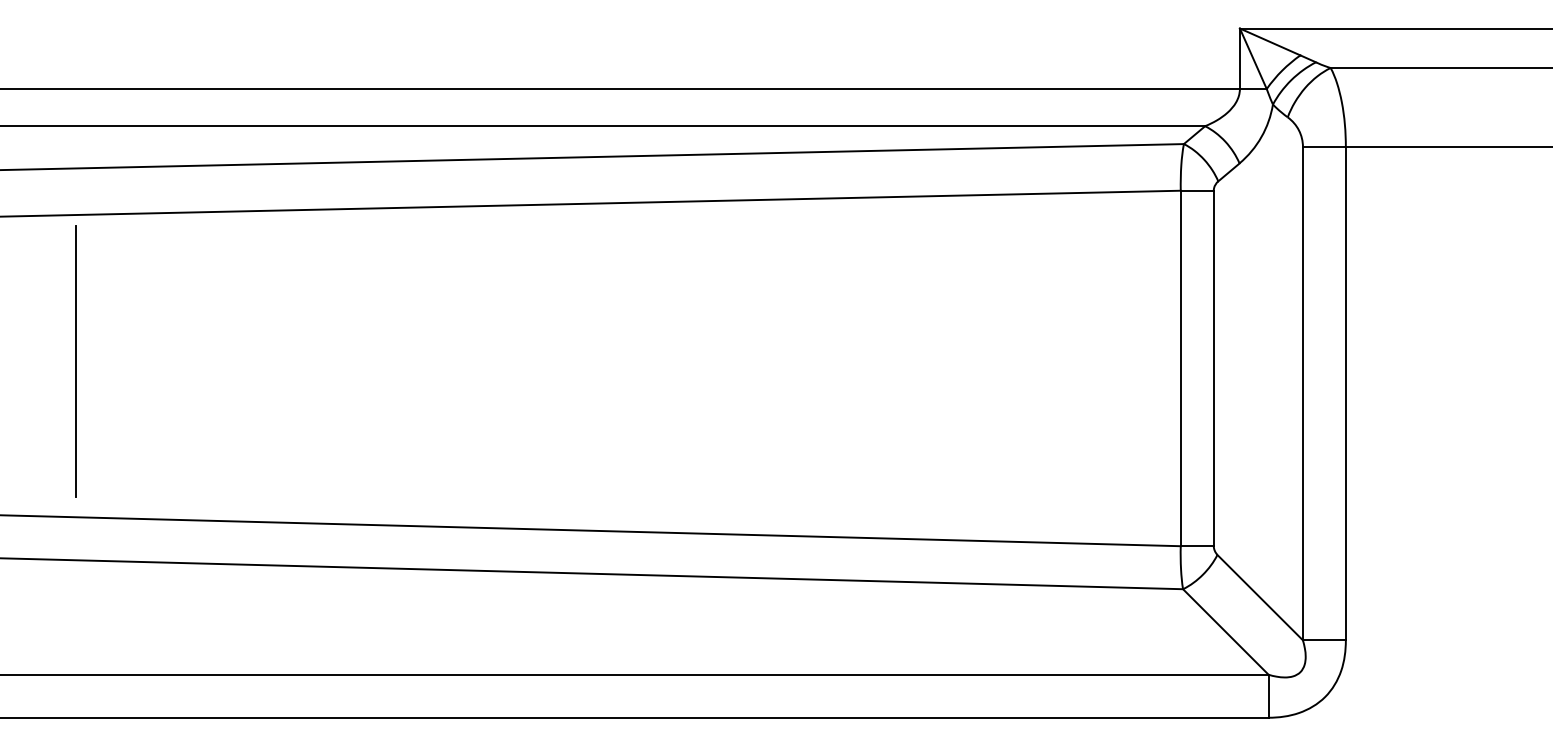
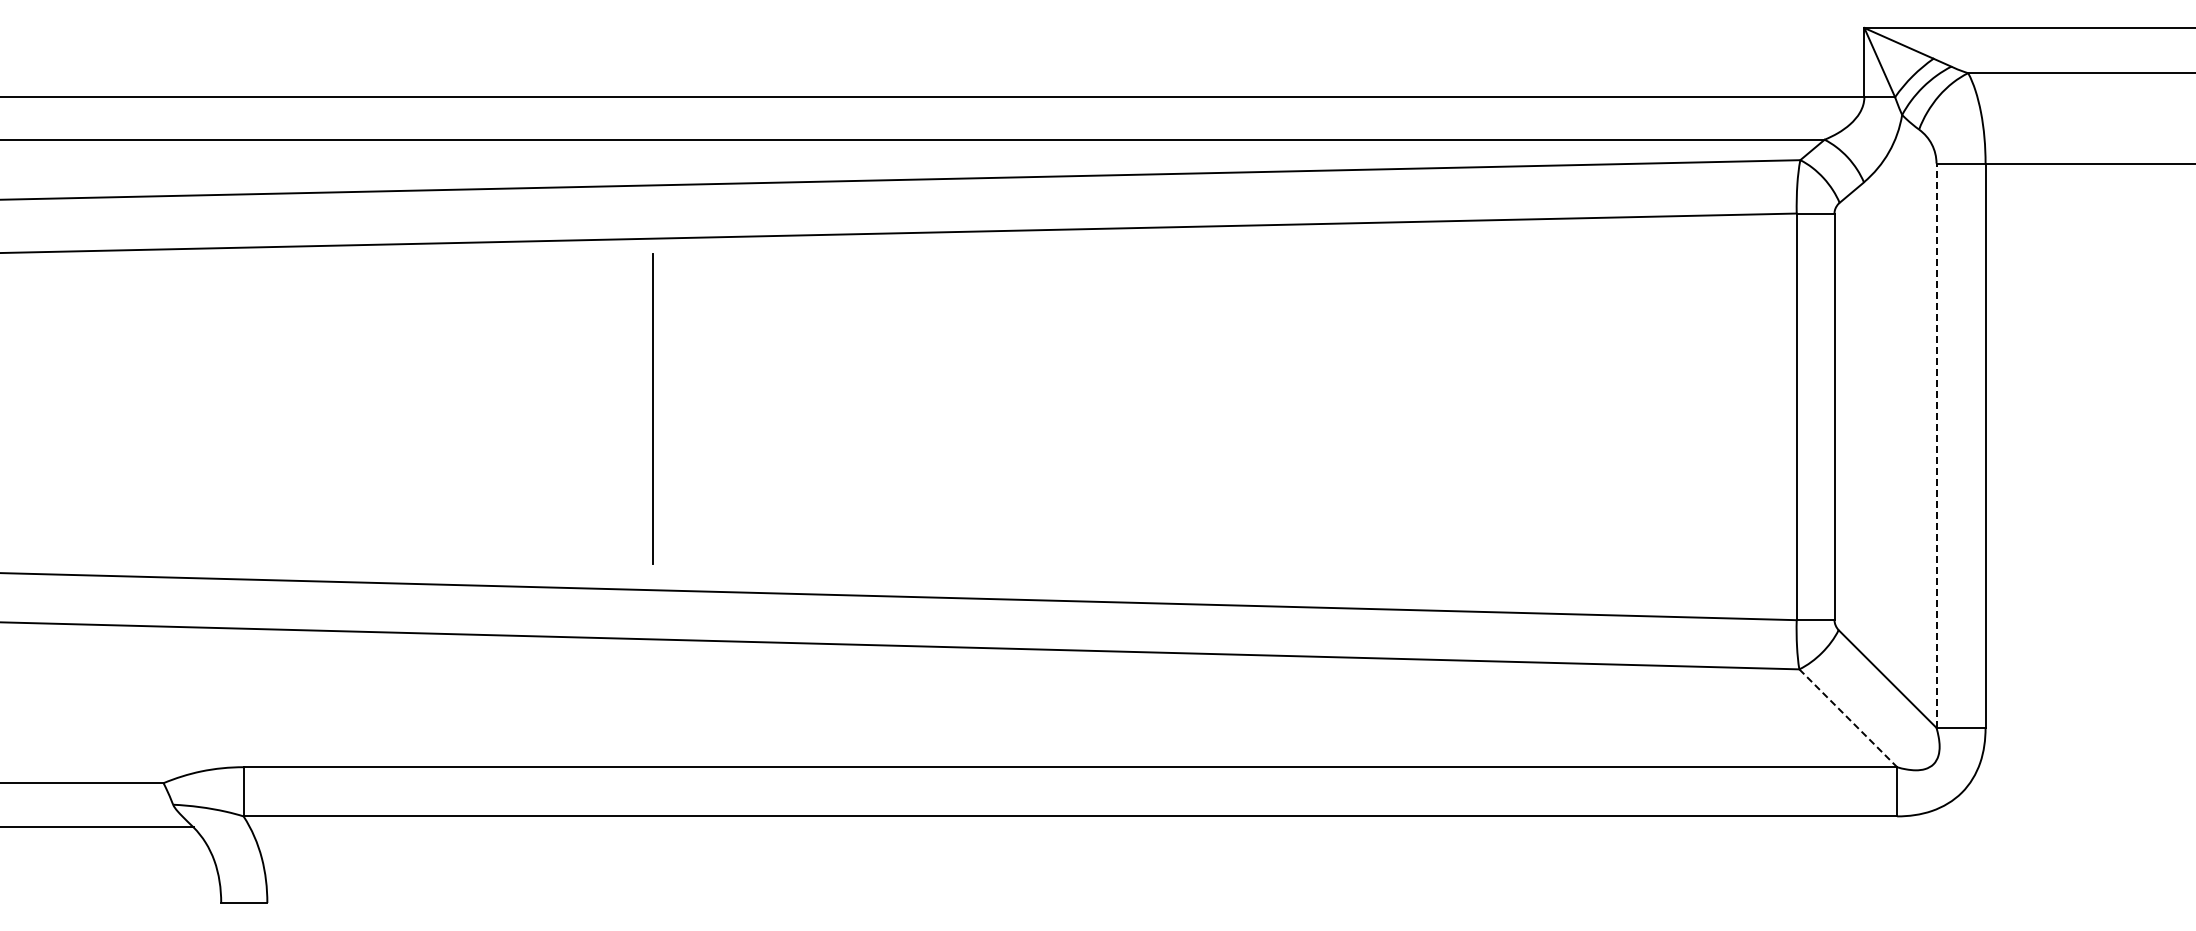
line: (75, 361) -> (652, 408), moved
line: (1302, 393) -> (1936, 445), solid -> dashed
line: (1226, 632) -> (1848, 718), solid -> dashed

